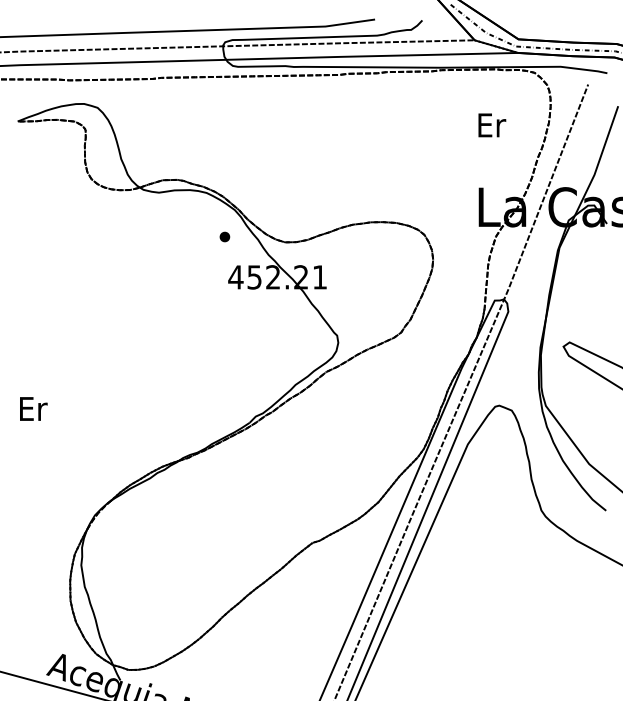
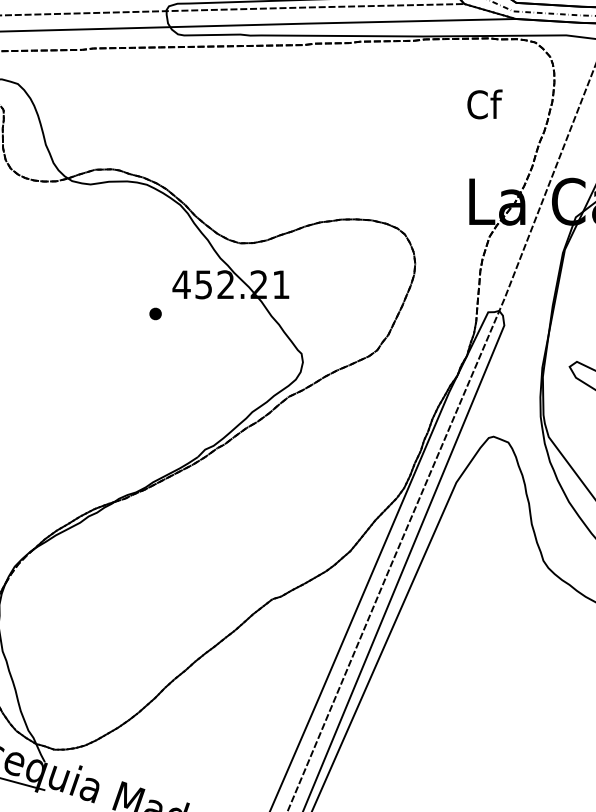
text: (491, 124) -> (484, 103), Er -> Cf
part: (224, 236) -> (155, 313), moved

